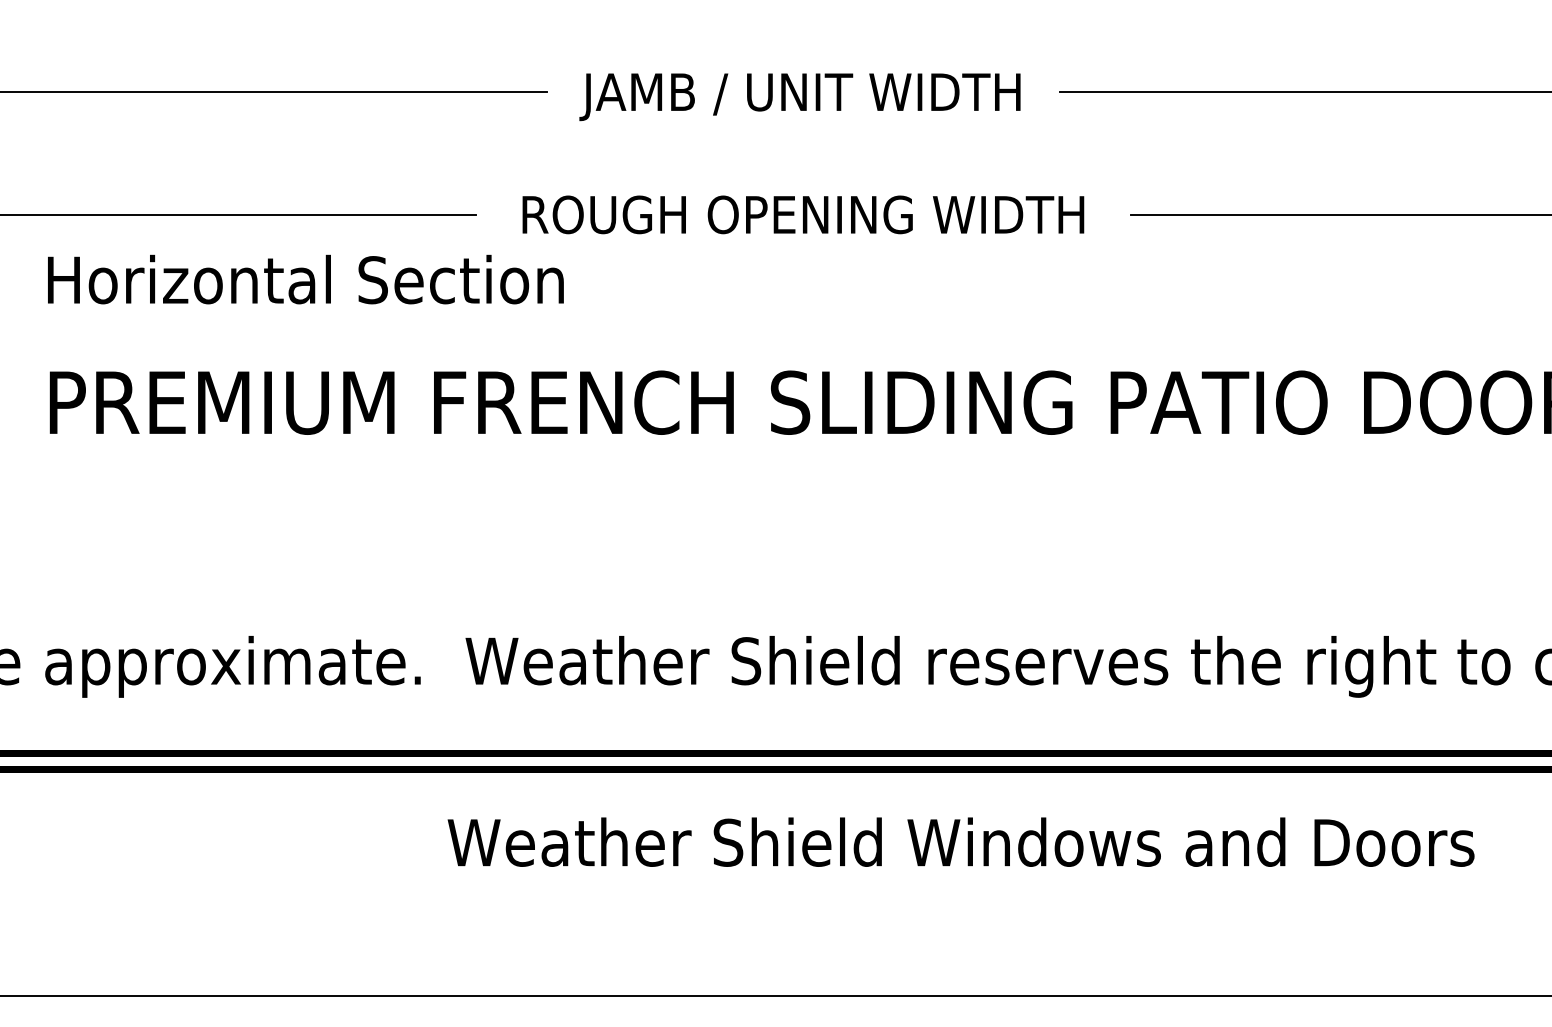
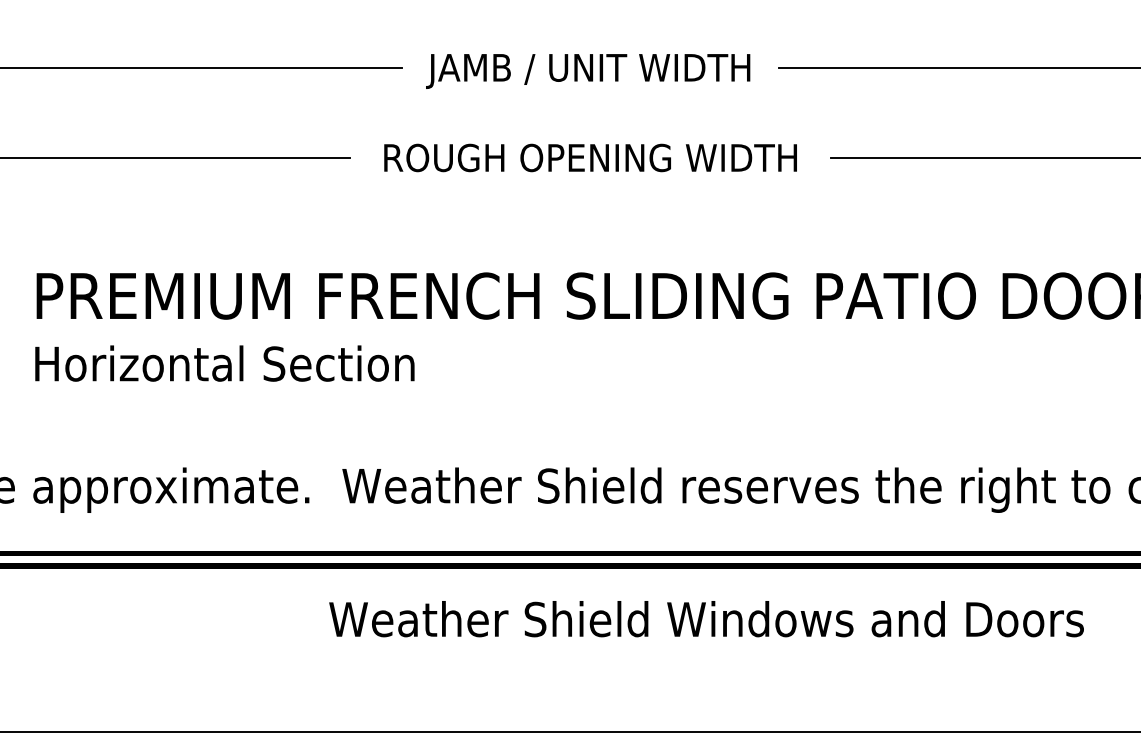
text: (305, 279) -> (224, 363), moved

